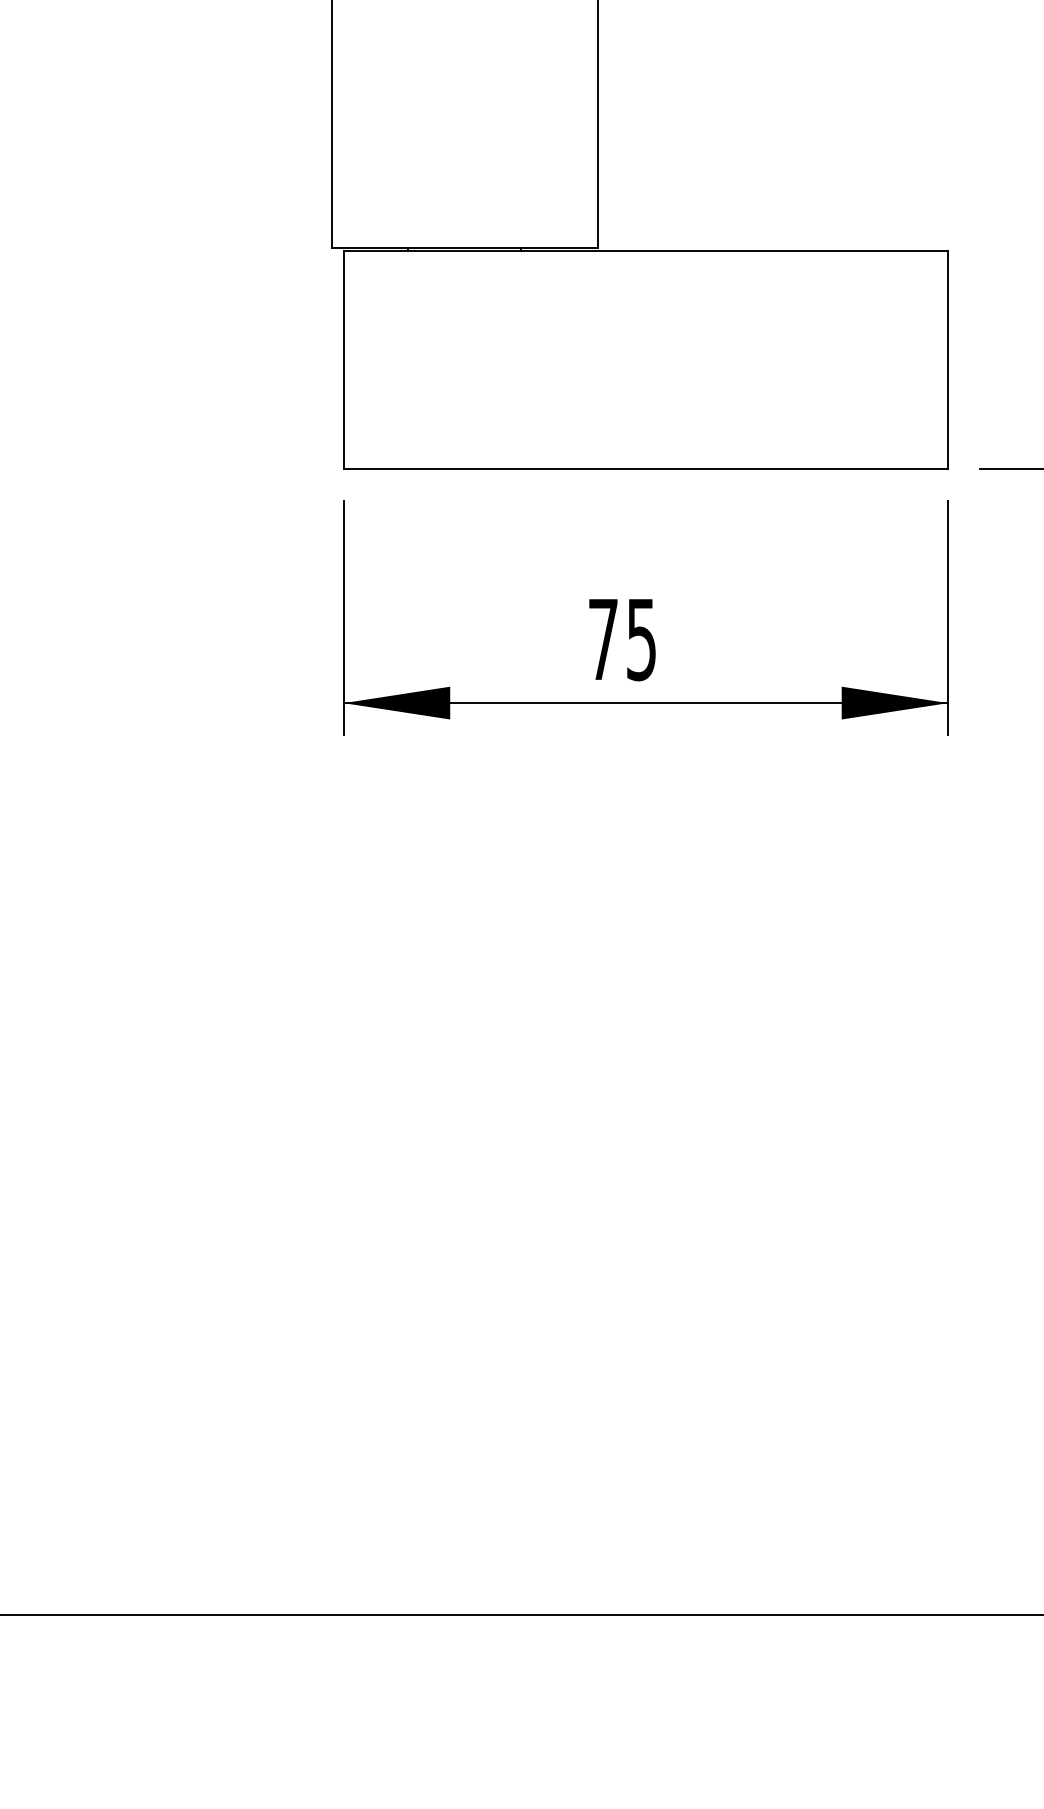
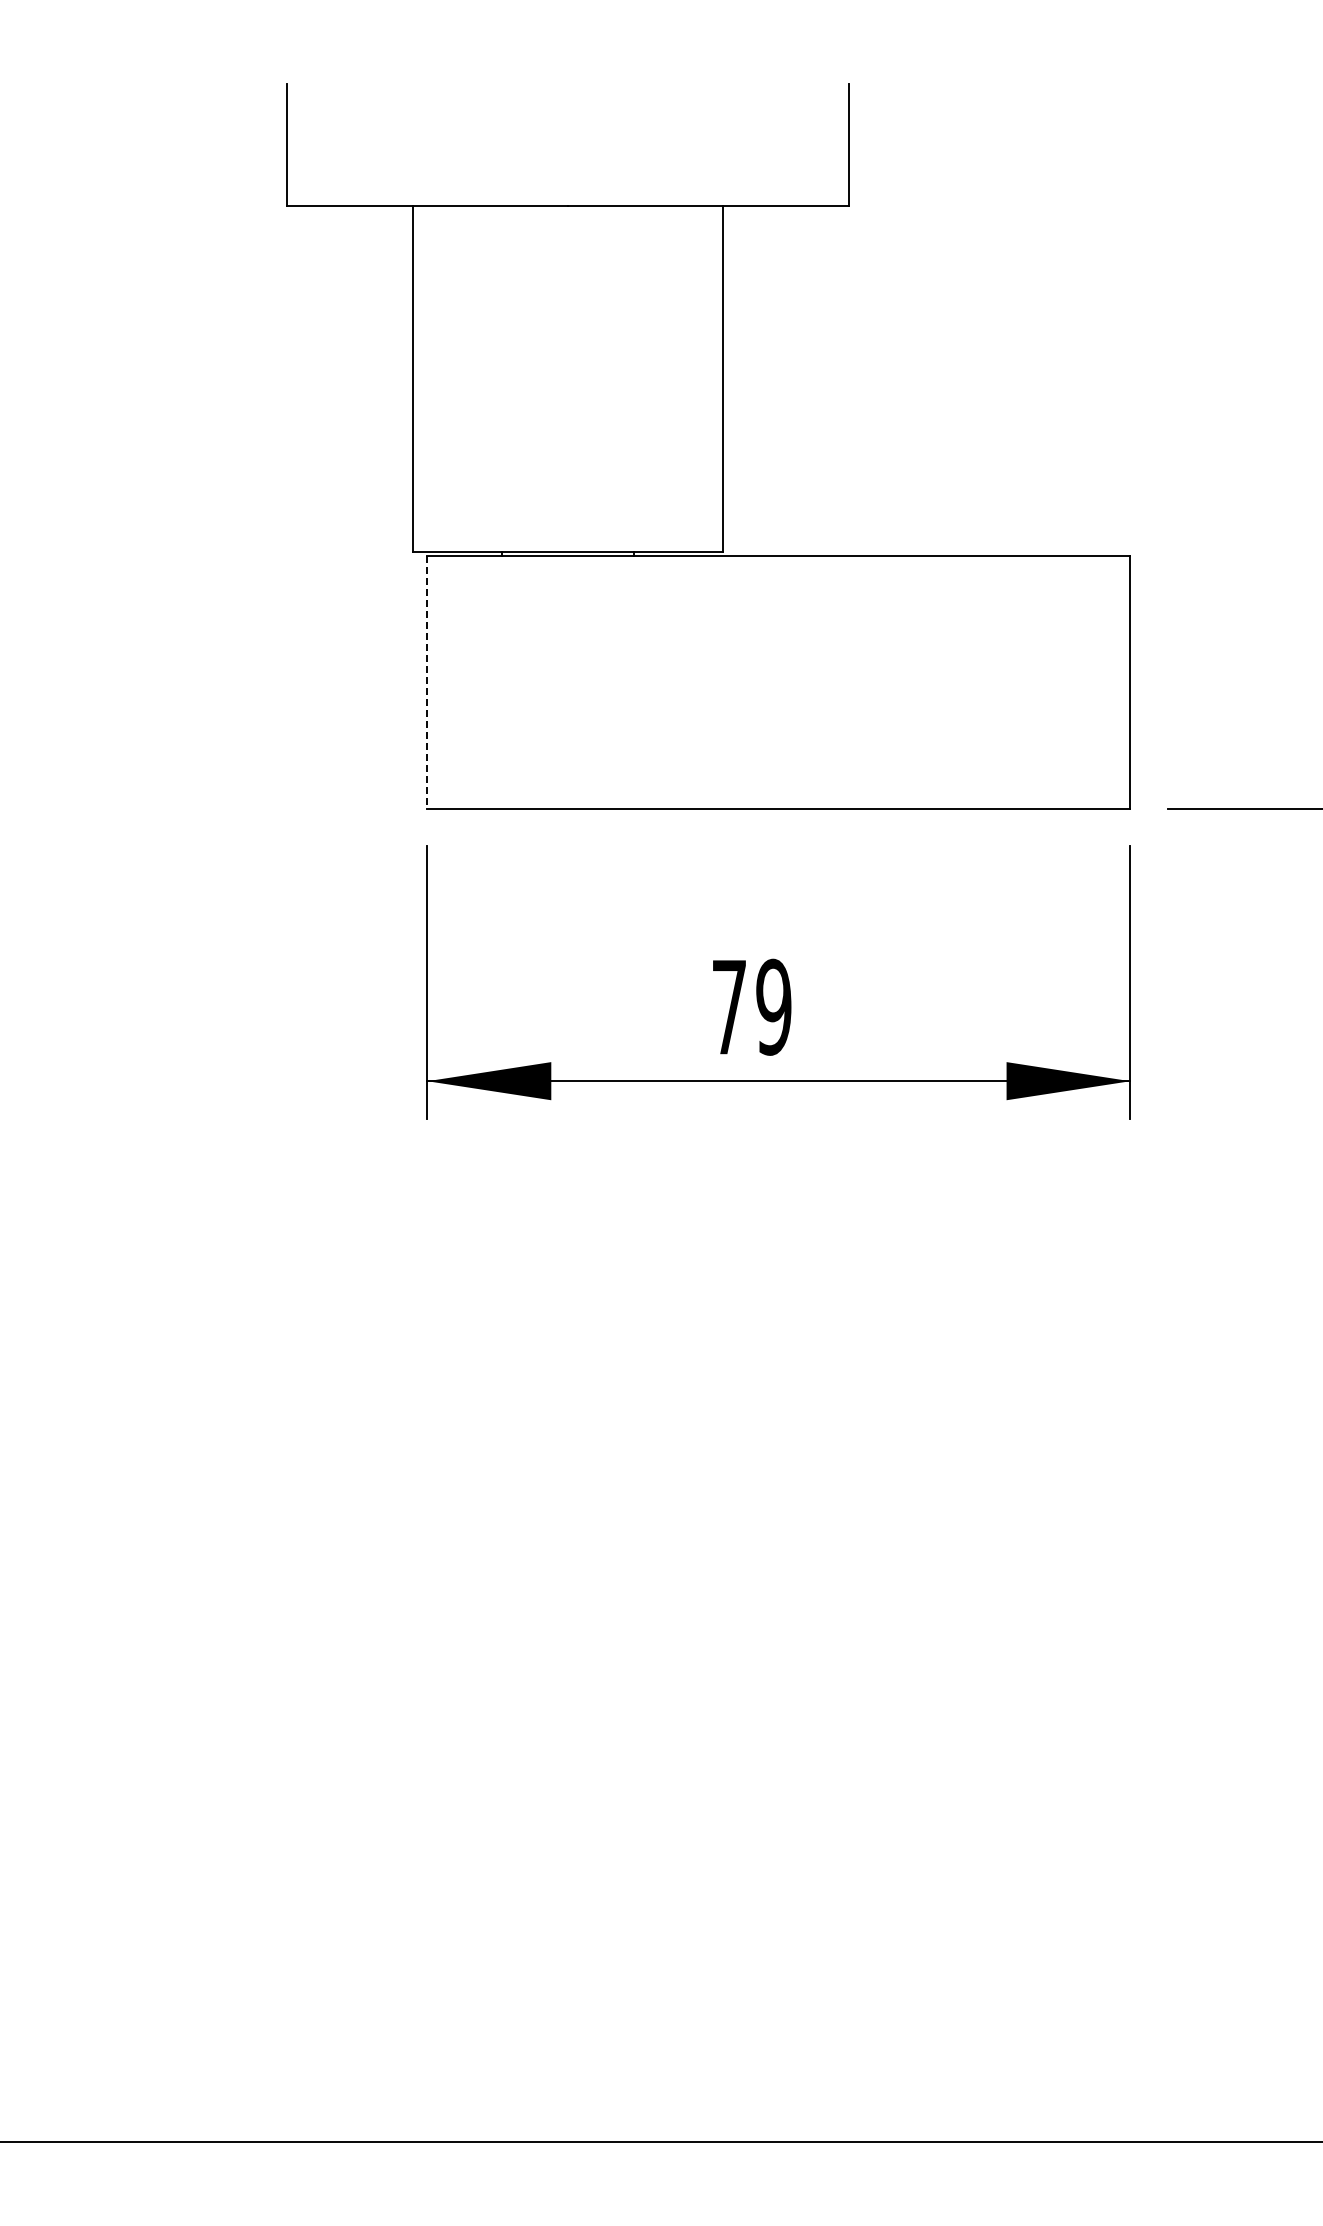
line: (343, 360) -> (427, 682), solid -> dashed
text: (641, 638) -> (773, 1006), 75 -> 79

